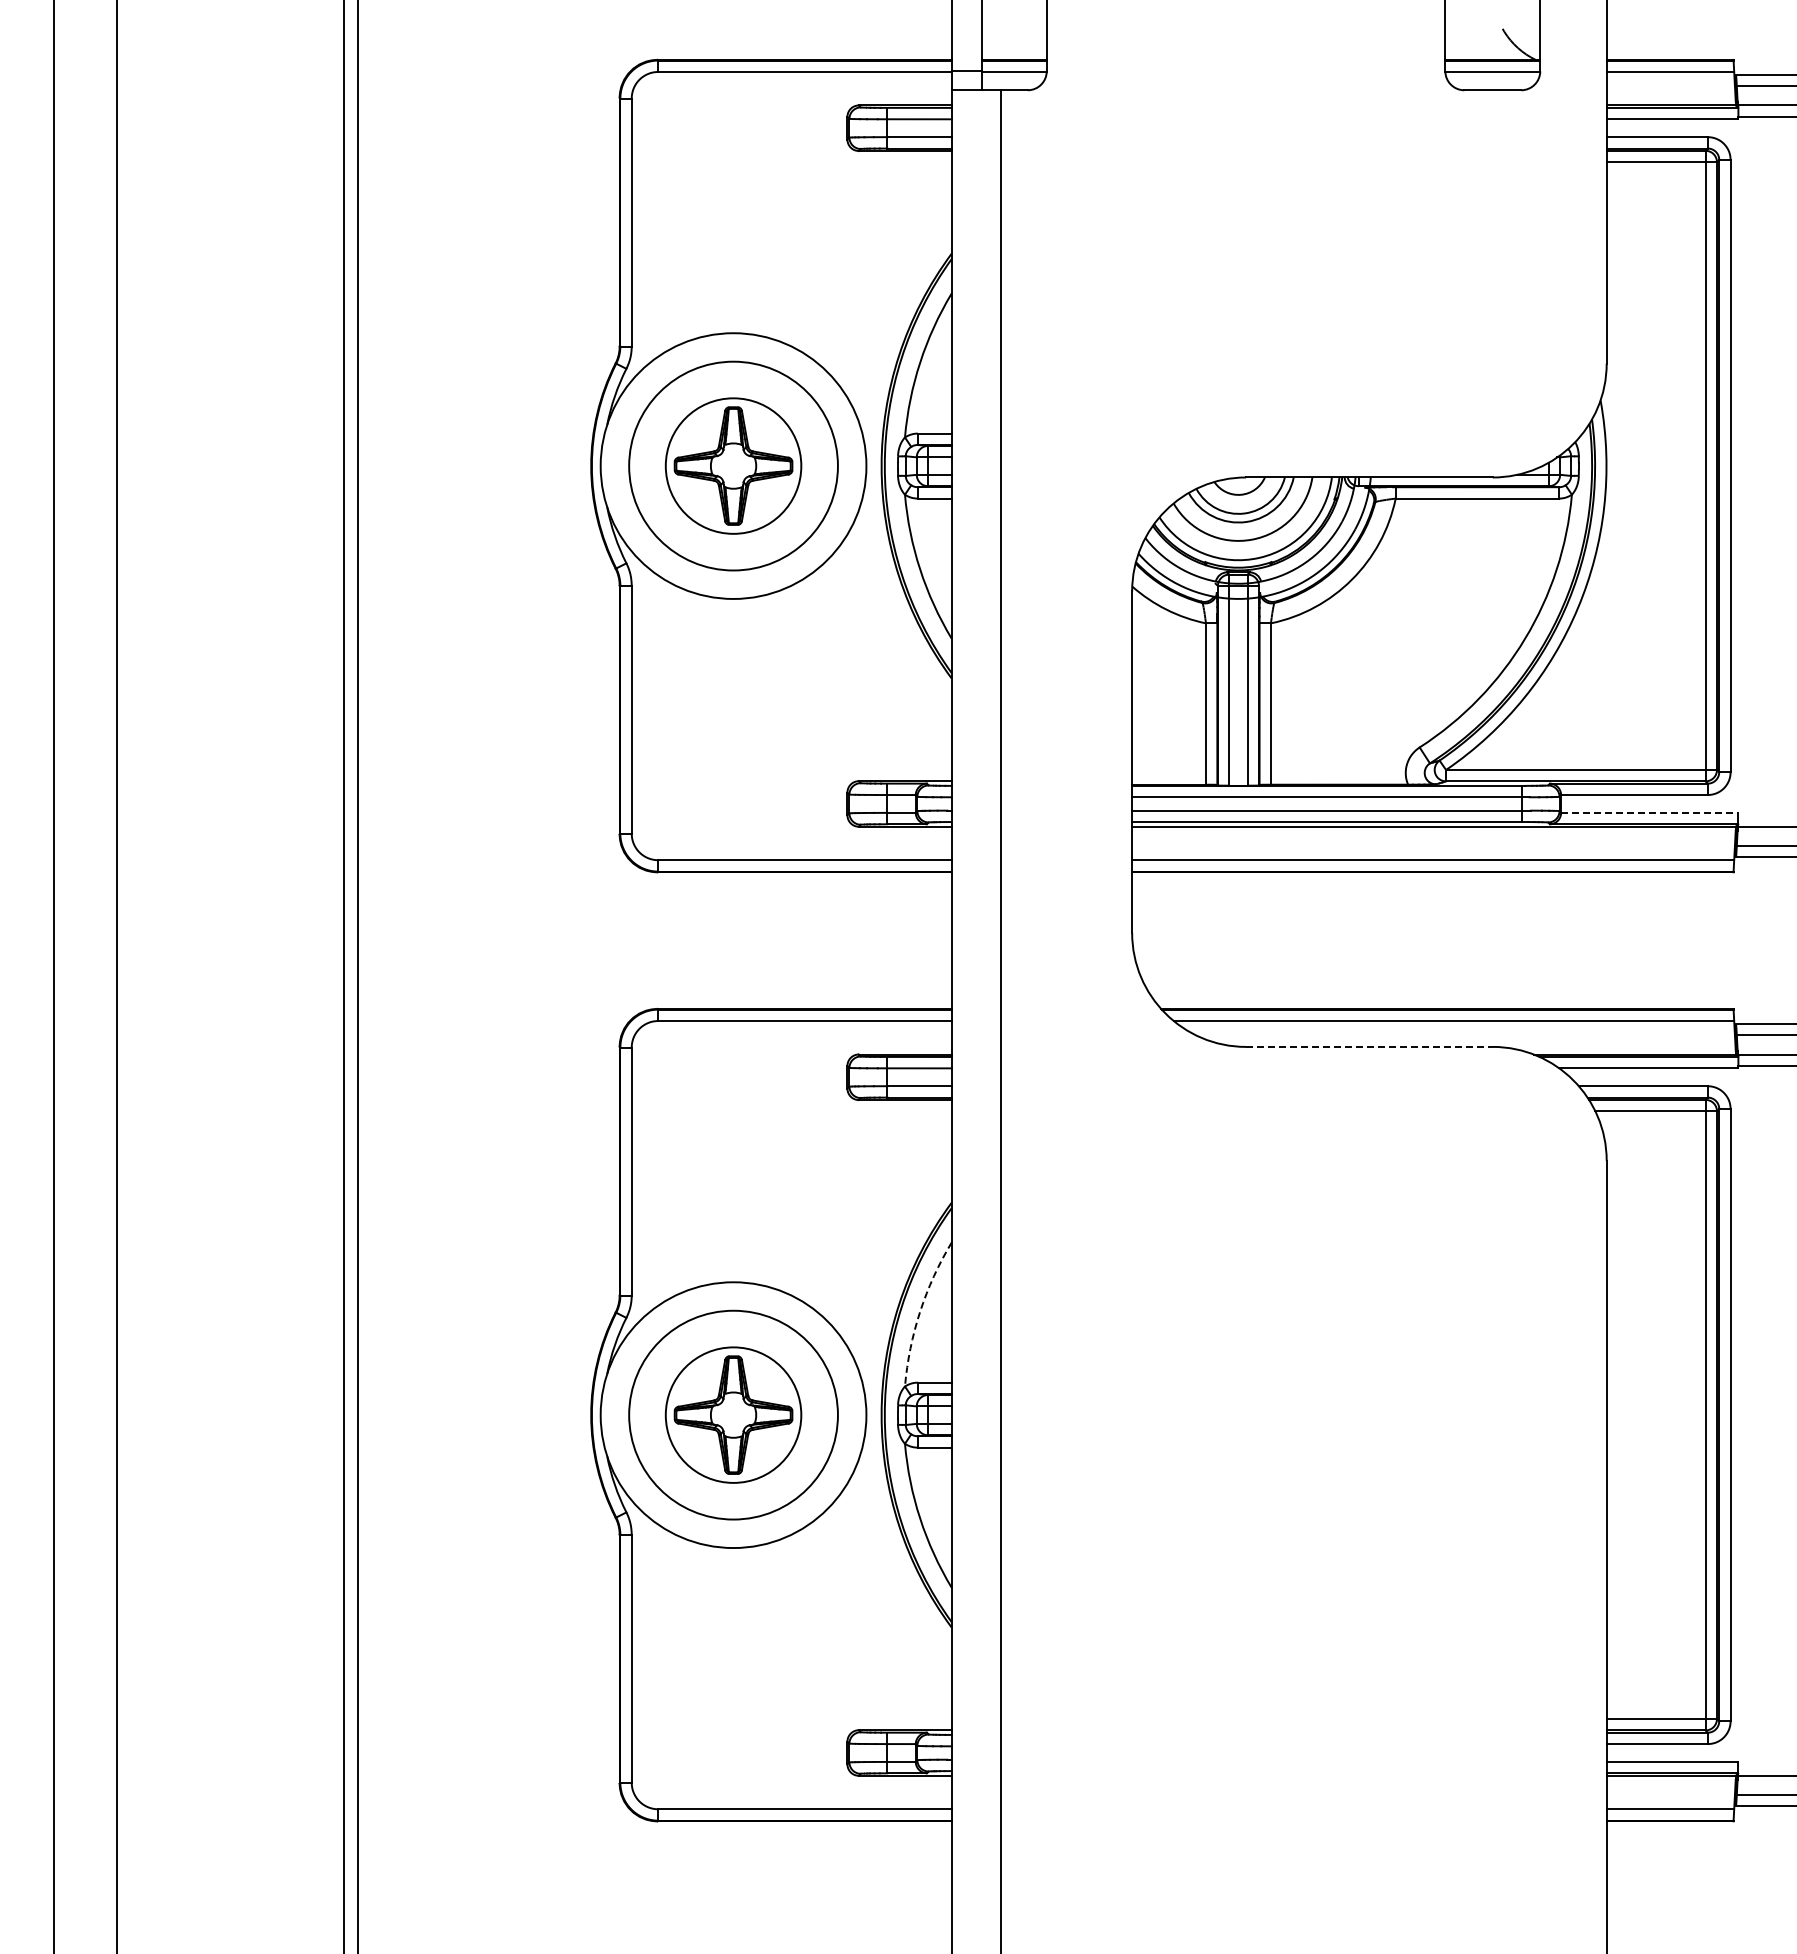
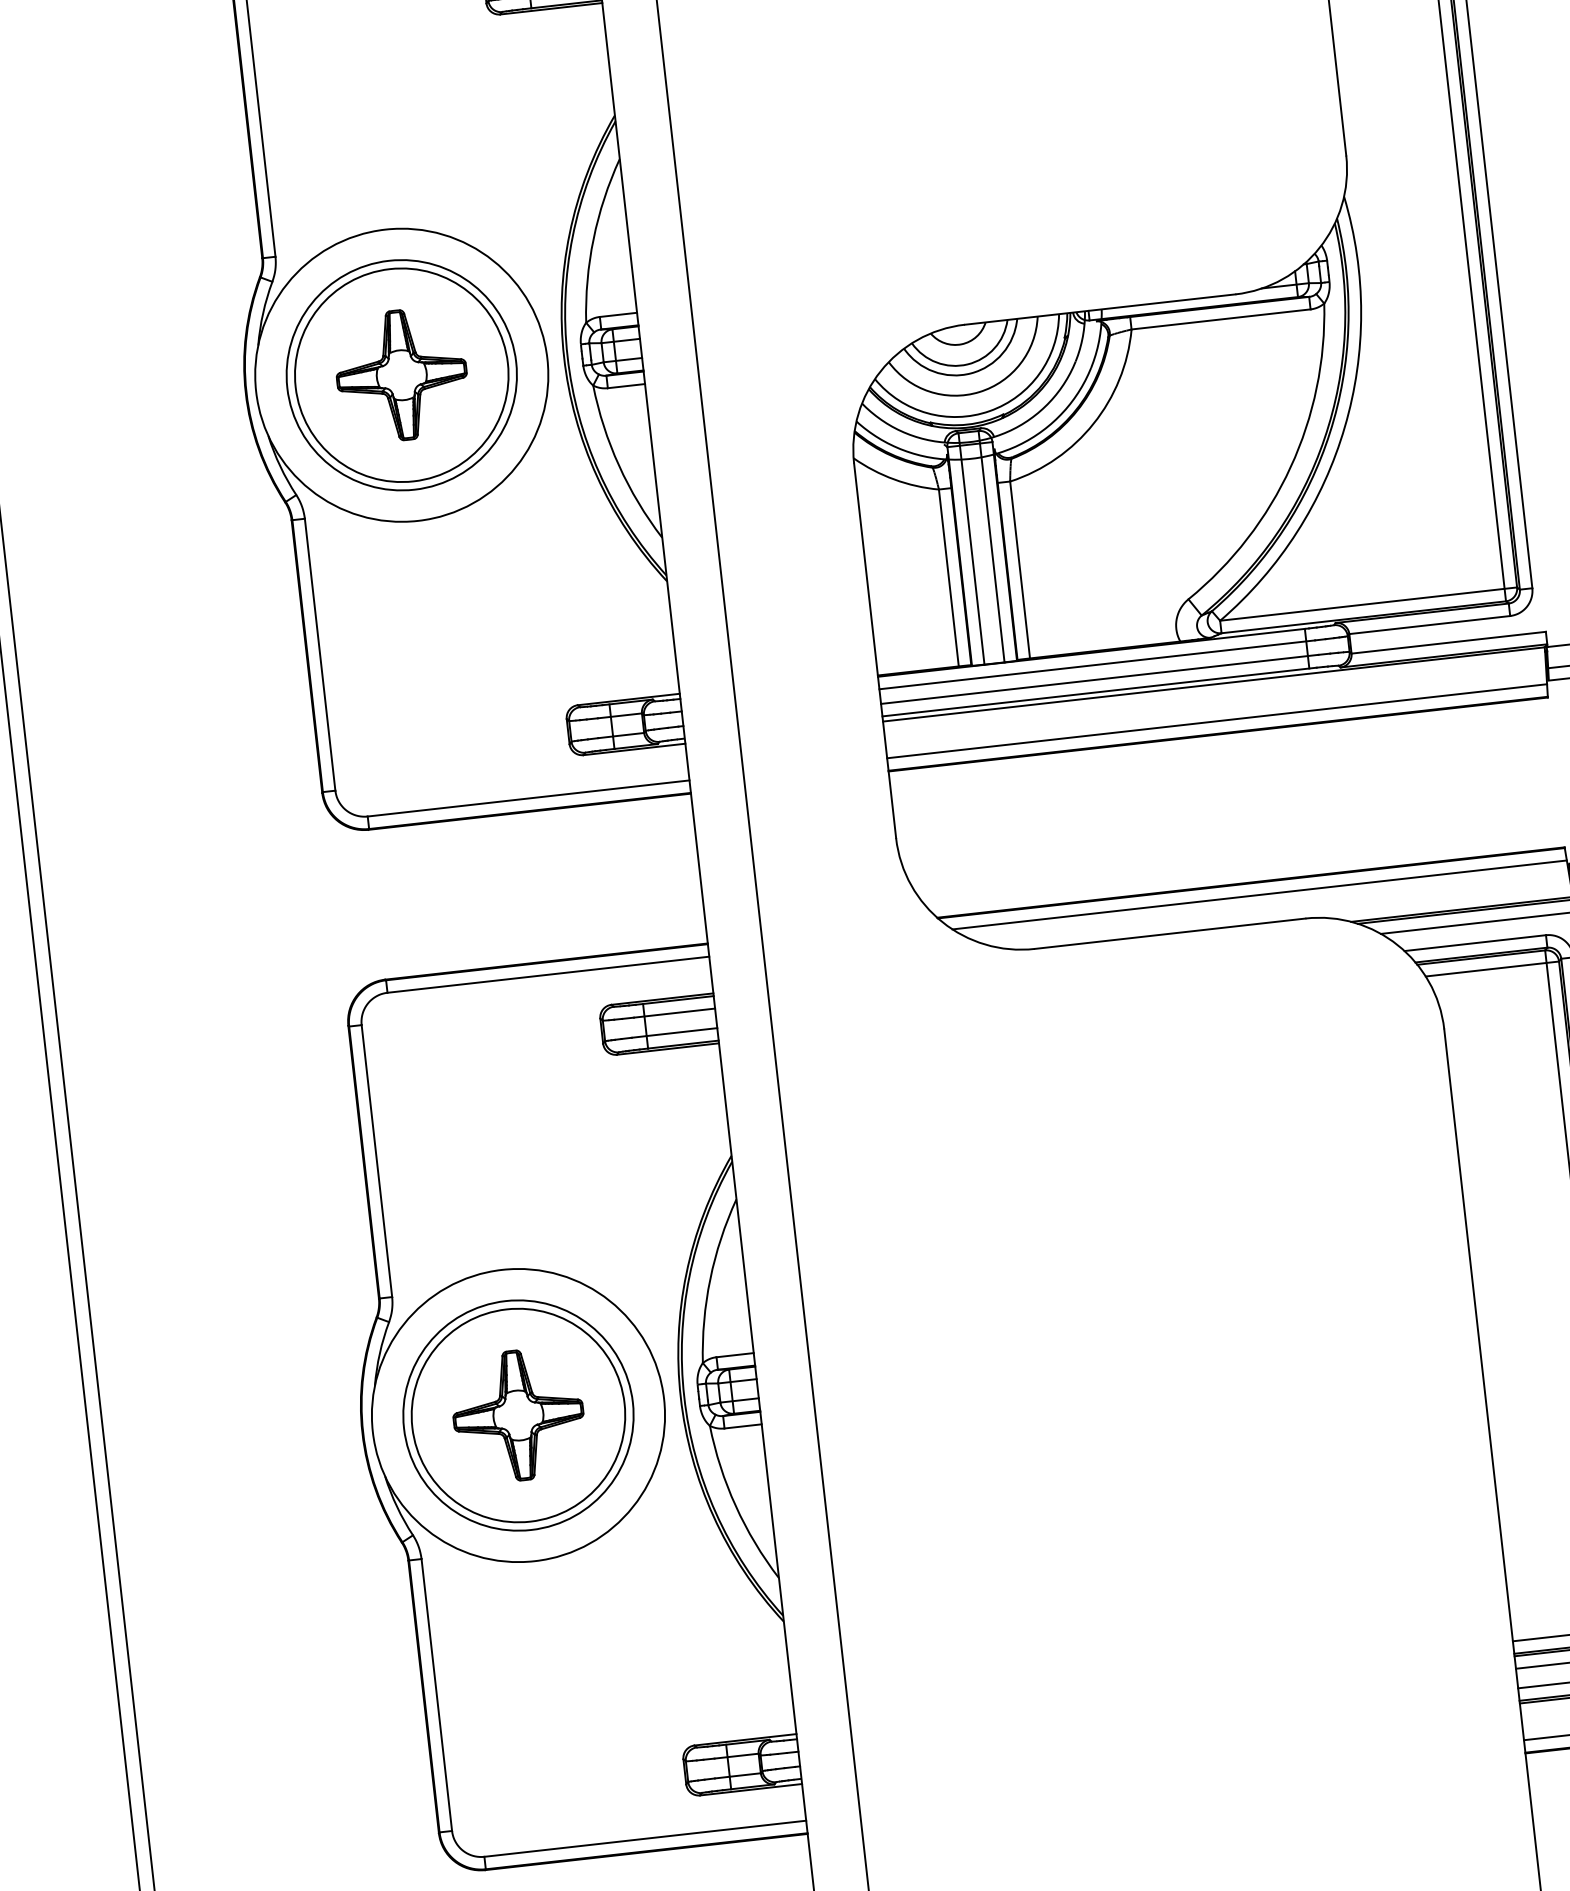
circle: (733, 465) -> (401, 374), size x1.43
line: (1649, 812) -> (1448, 642), dashed -> solid
line: (1369, 1046) -> (1170, 933), dashed -> solid
arc: (920, 1311) -> (710, 1278), dashed -> solid
circle: (733, 1414) -> (518, 1414), size x1.43

